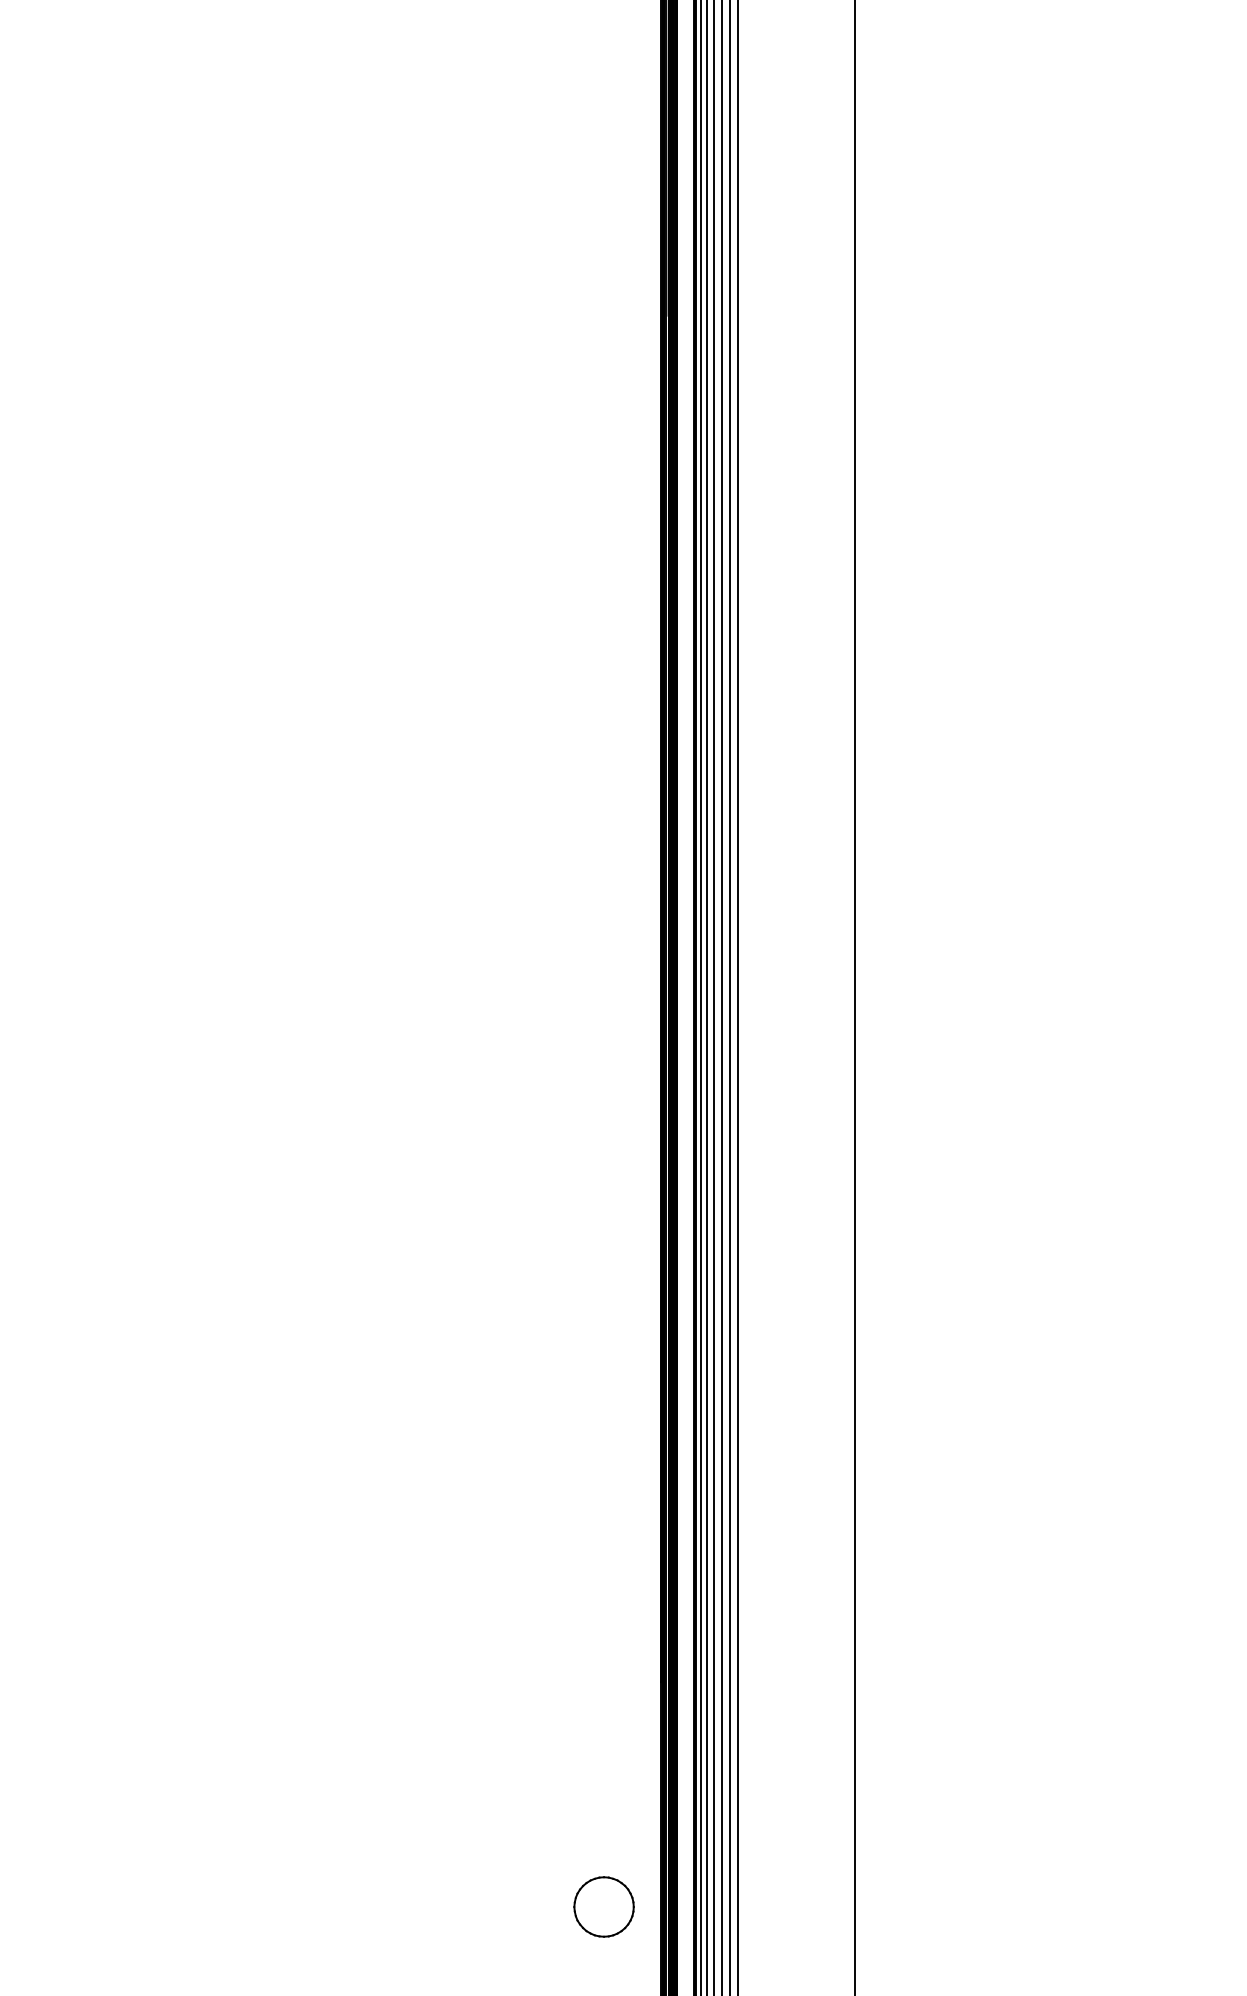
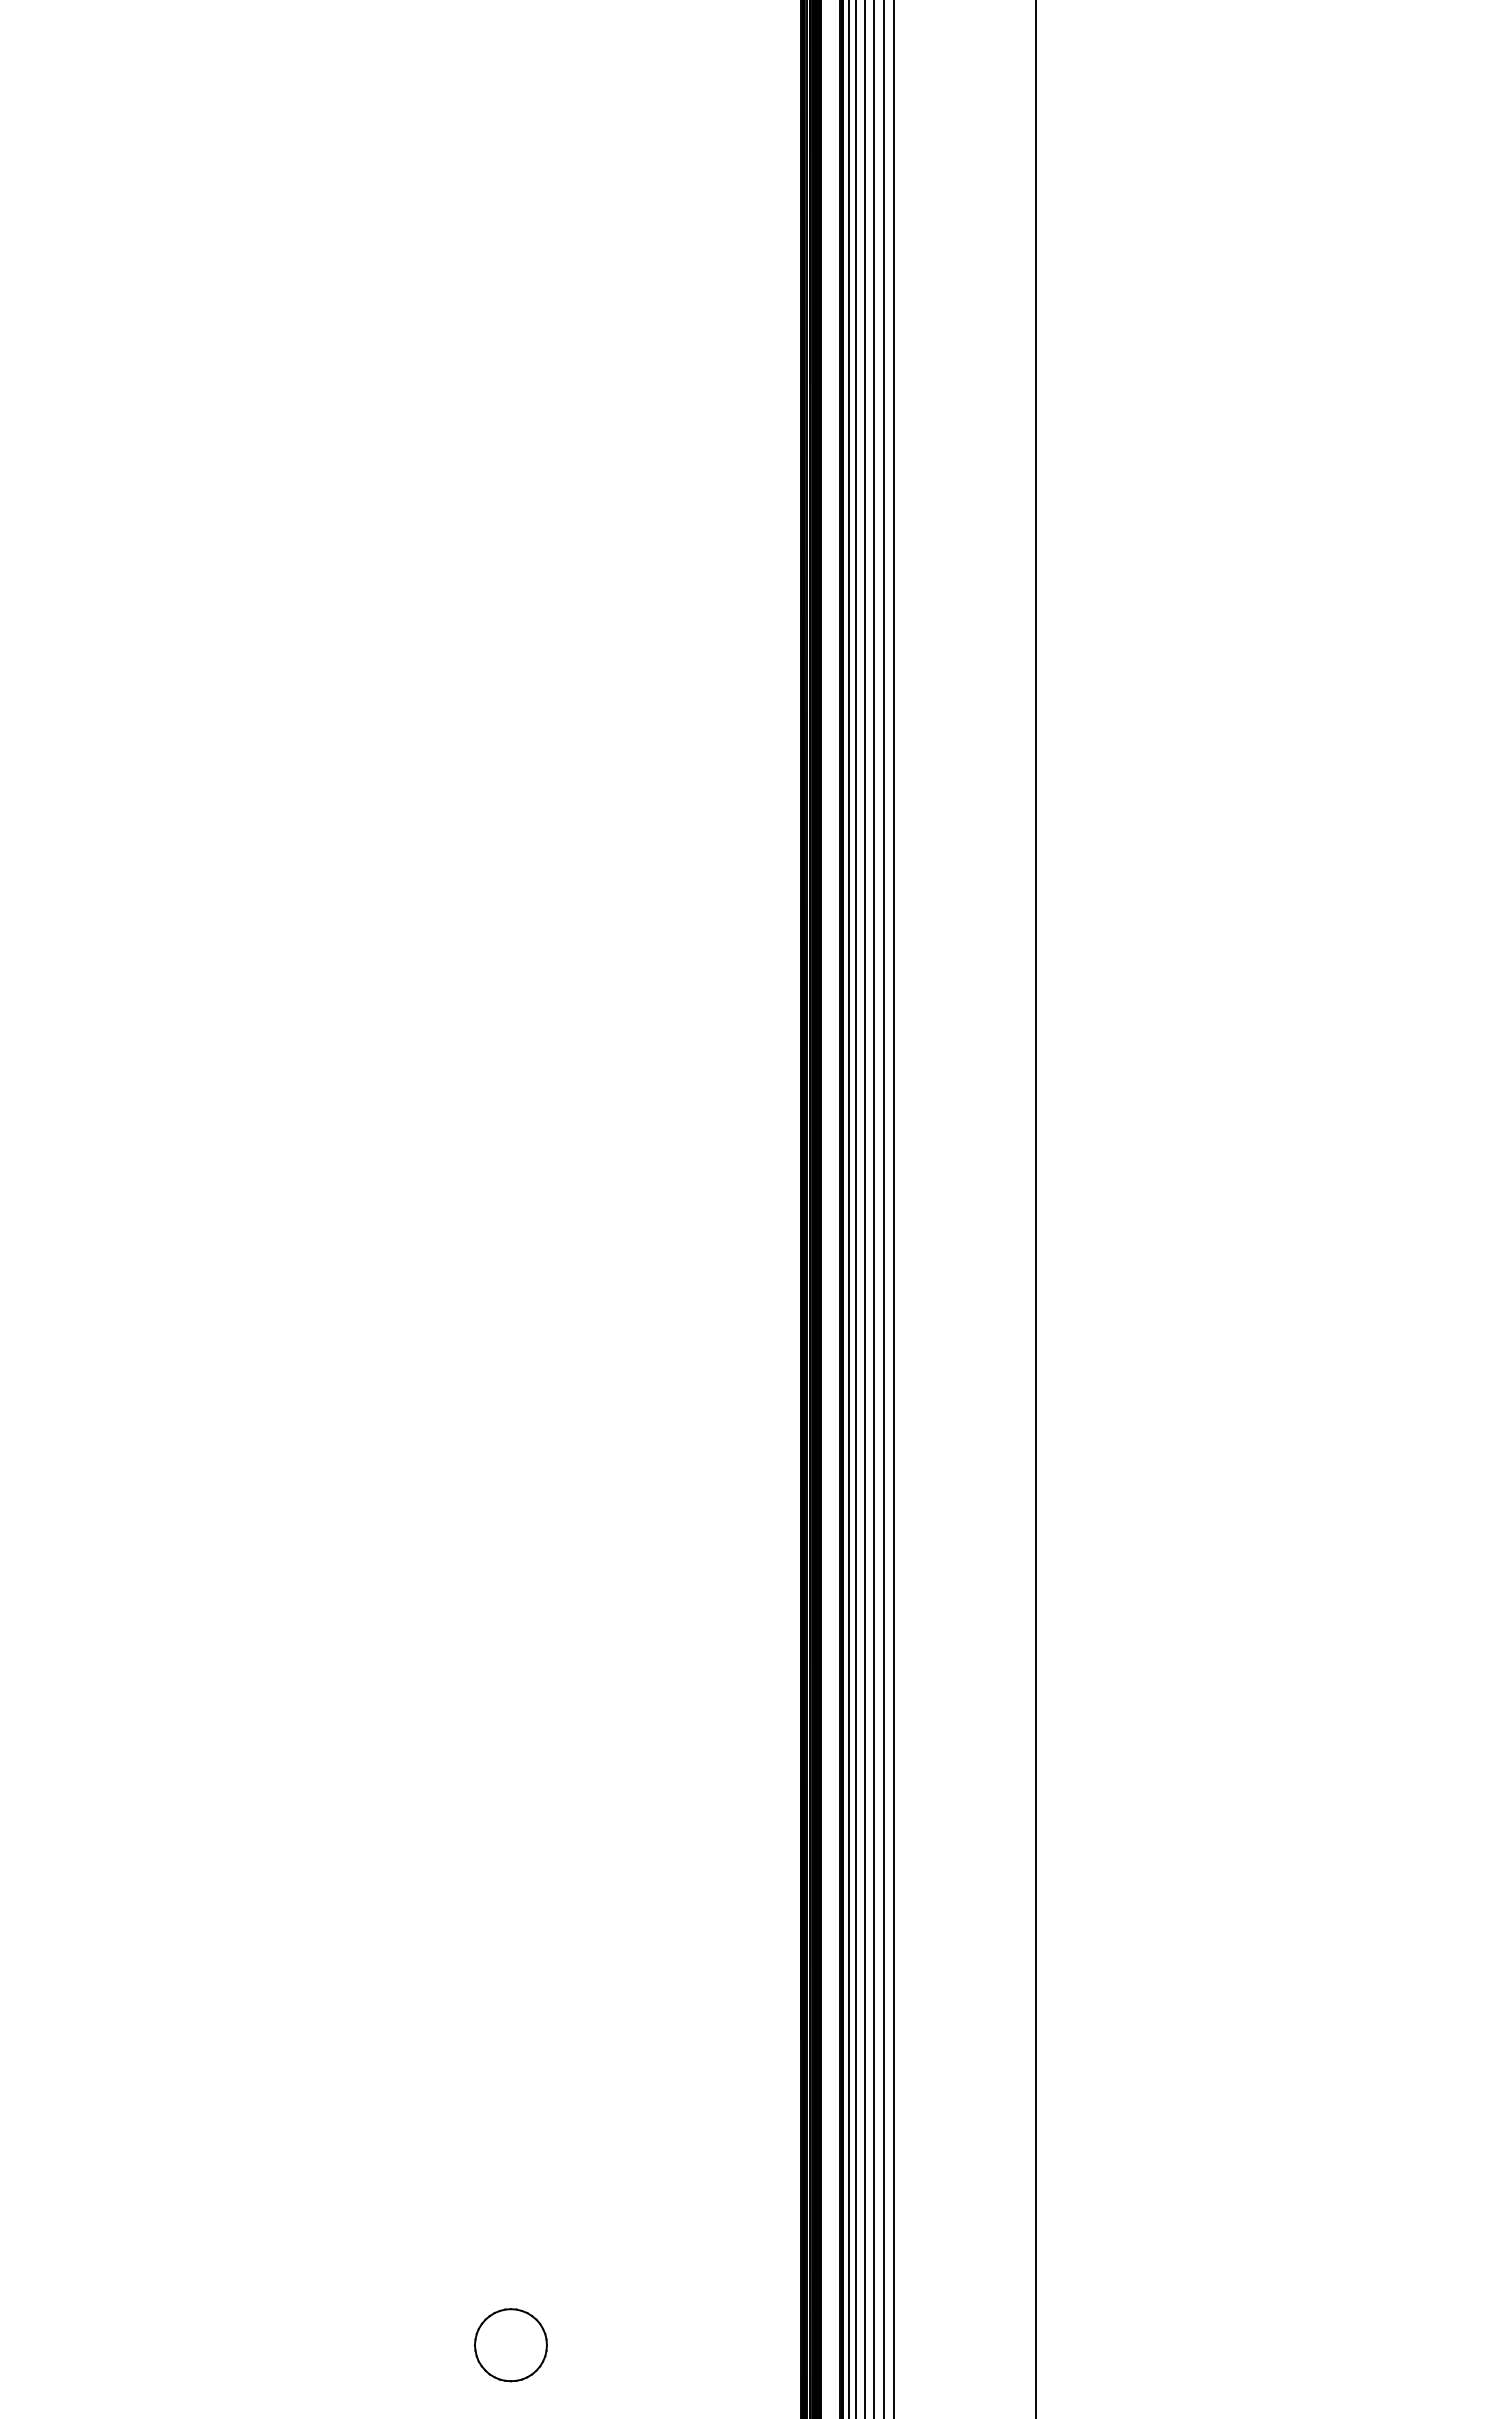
part: (603, 1907) -> (510, 2345), moved

